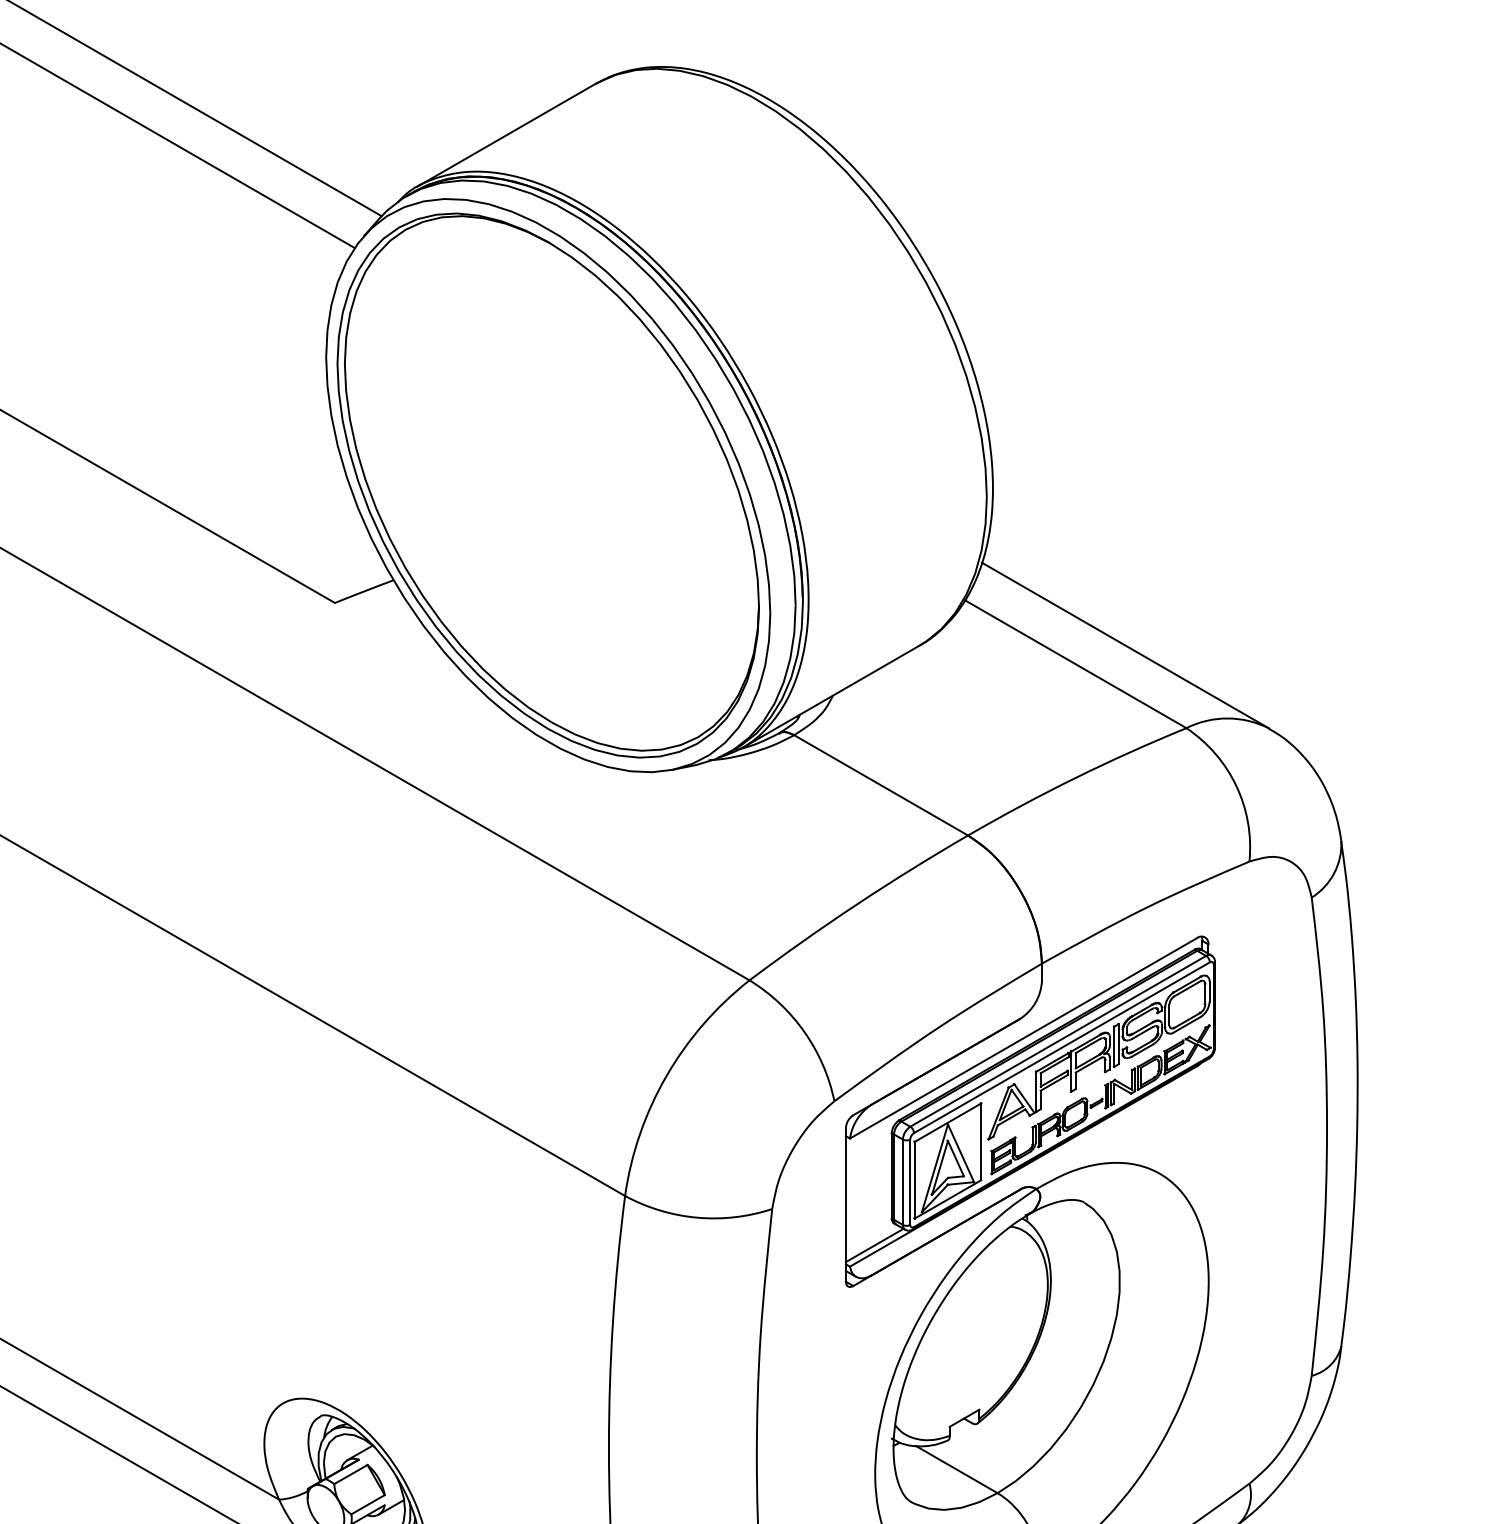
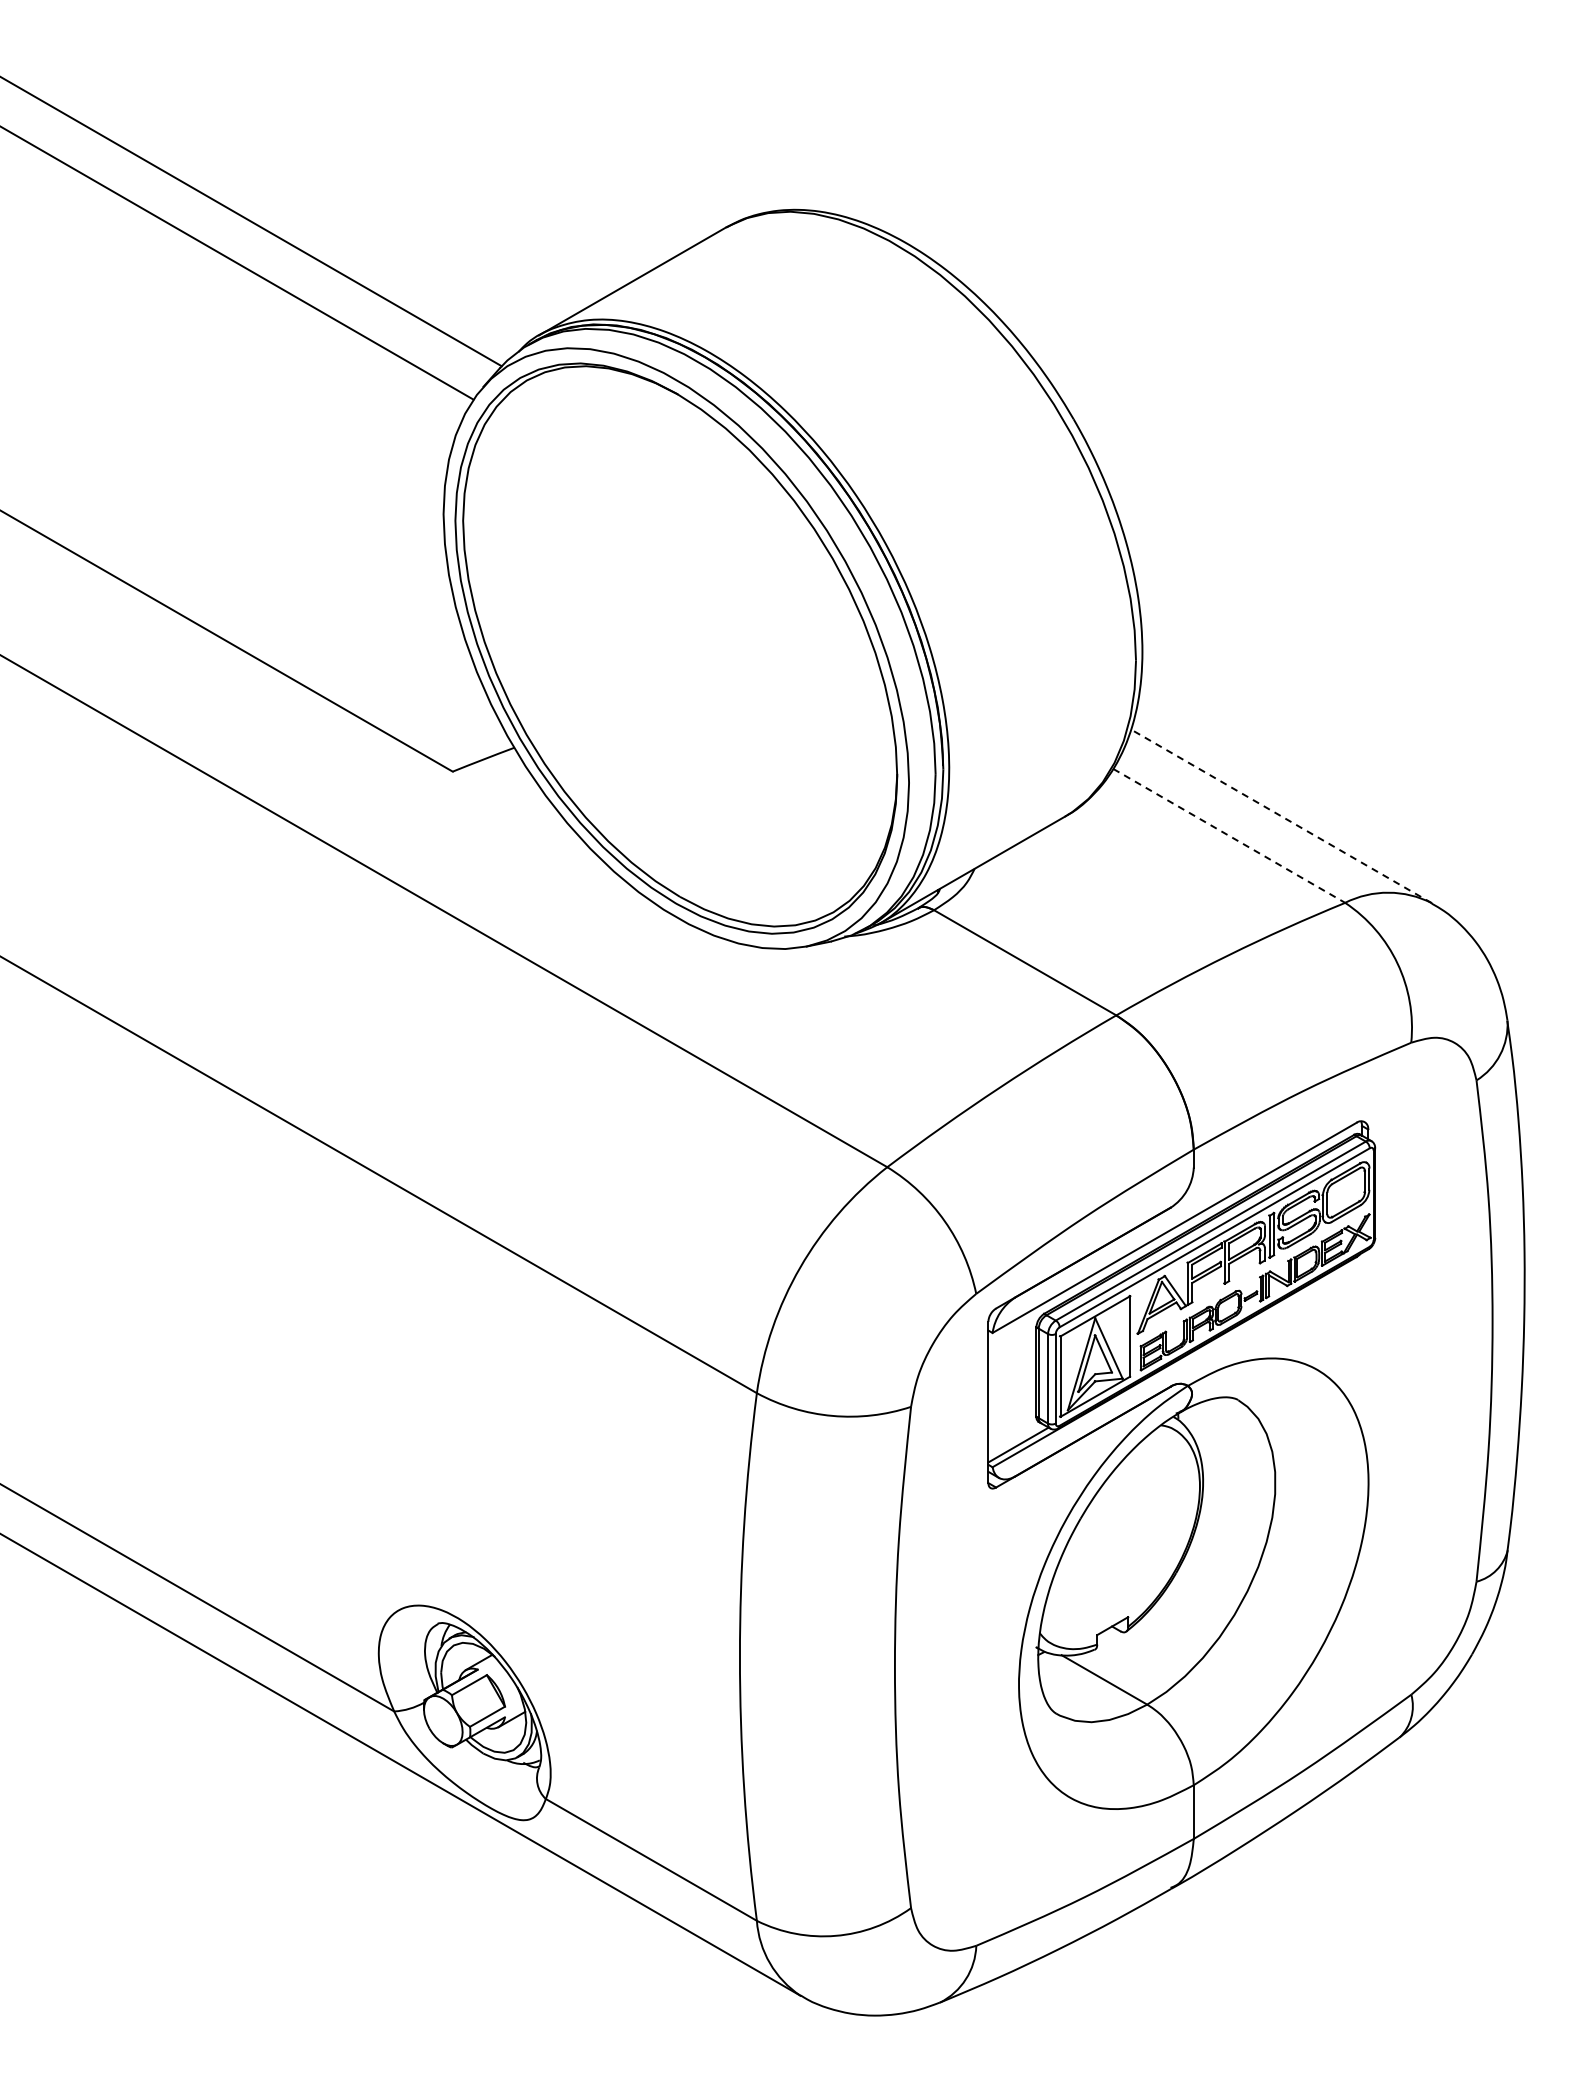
line: (1125, 645) -> (1281, 816), solid -> dashed
line: (1076, 663) -> (1229, 835), solid -> dashed

